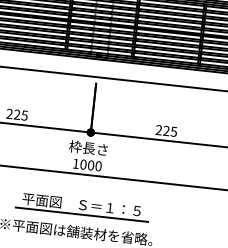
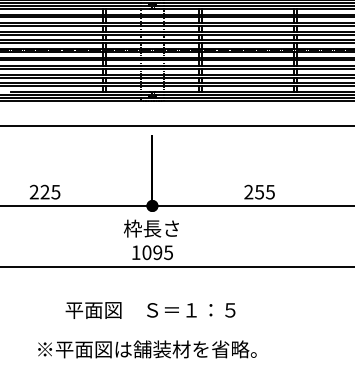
text: (166, 130) -> (259, 191), 225 -> 255
text: (95, 165) -> (163, 252), 1000 -> 1095
line: (81, 215) -> (152, 324), removed

